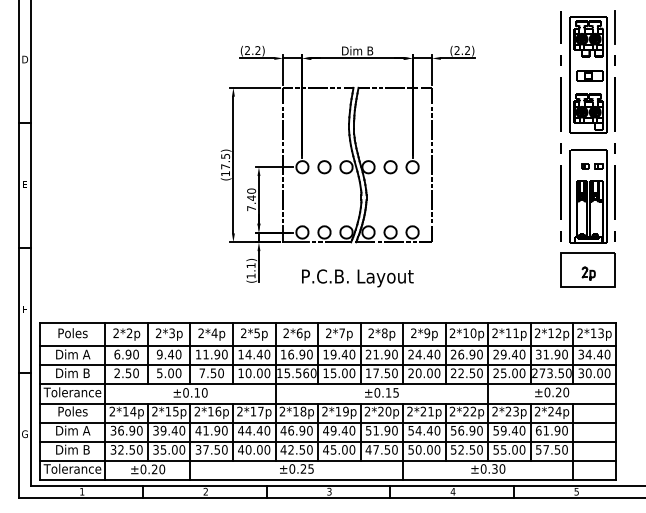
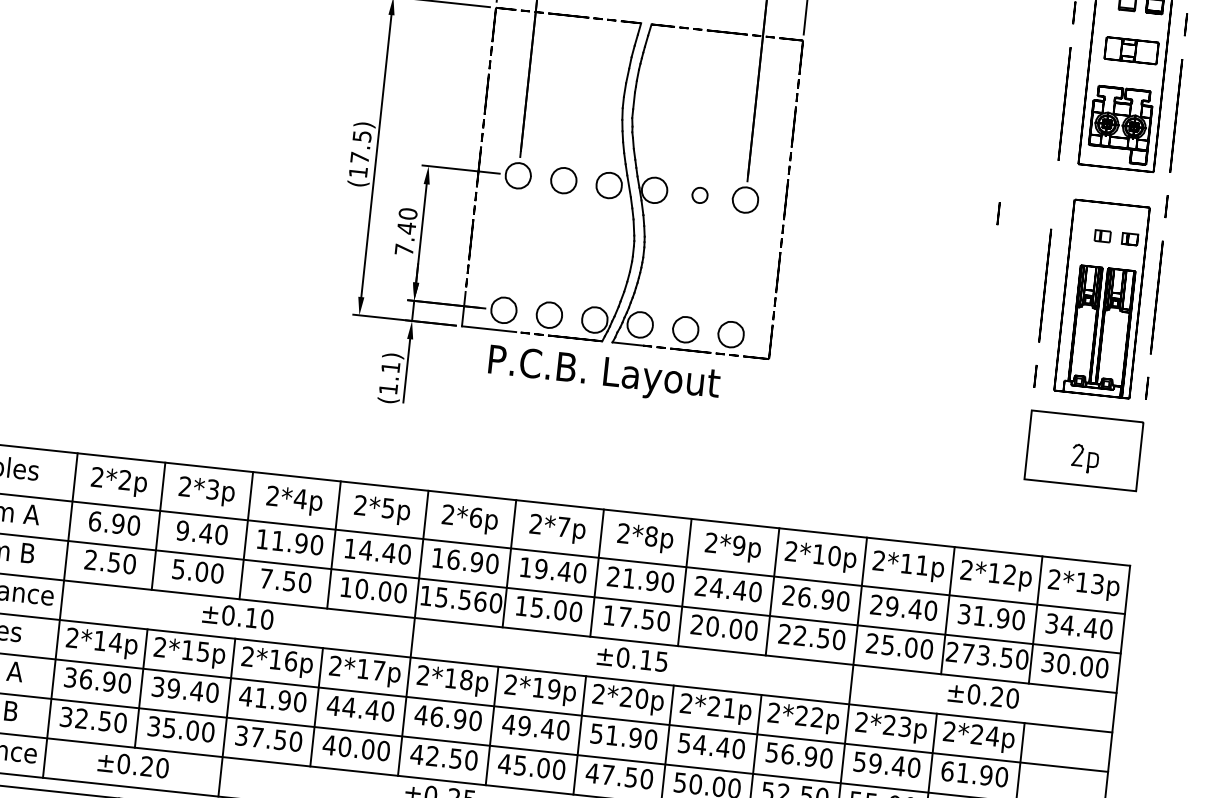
part: (560, 148) -> (998, 213), moved
part: (390, 167) -> (699, 195), size x0.6
text: (357, 278) -> (603, 375), moved

